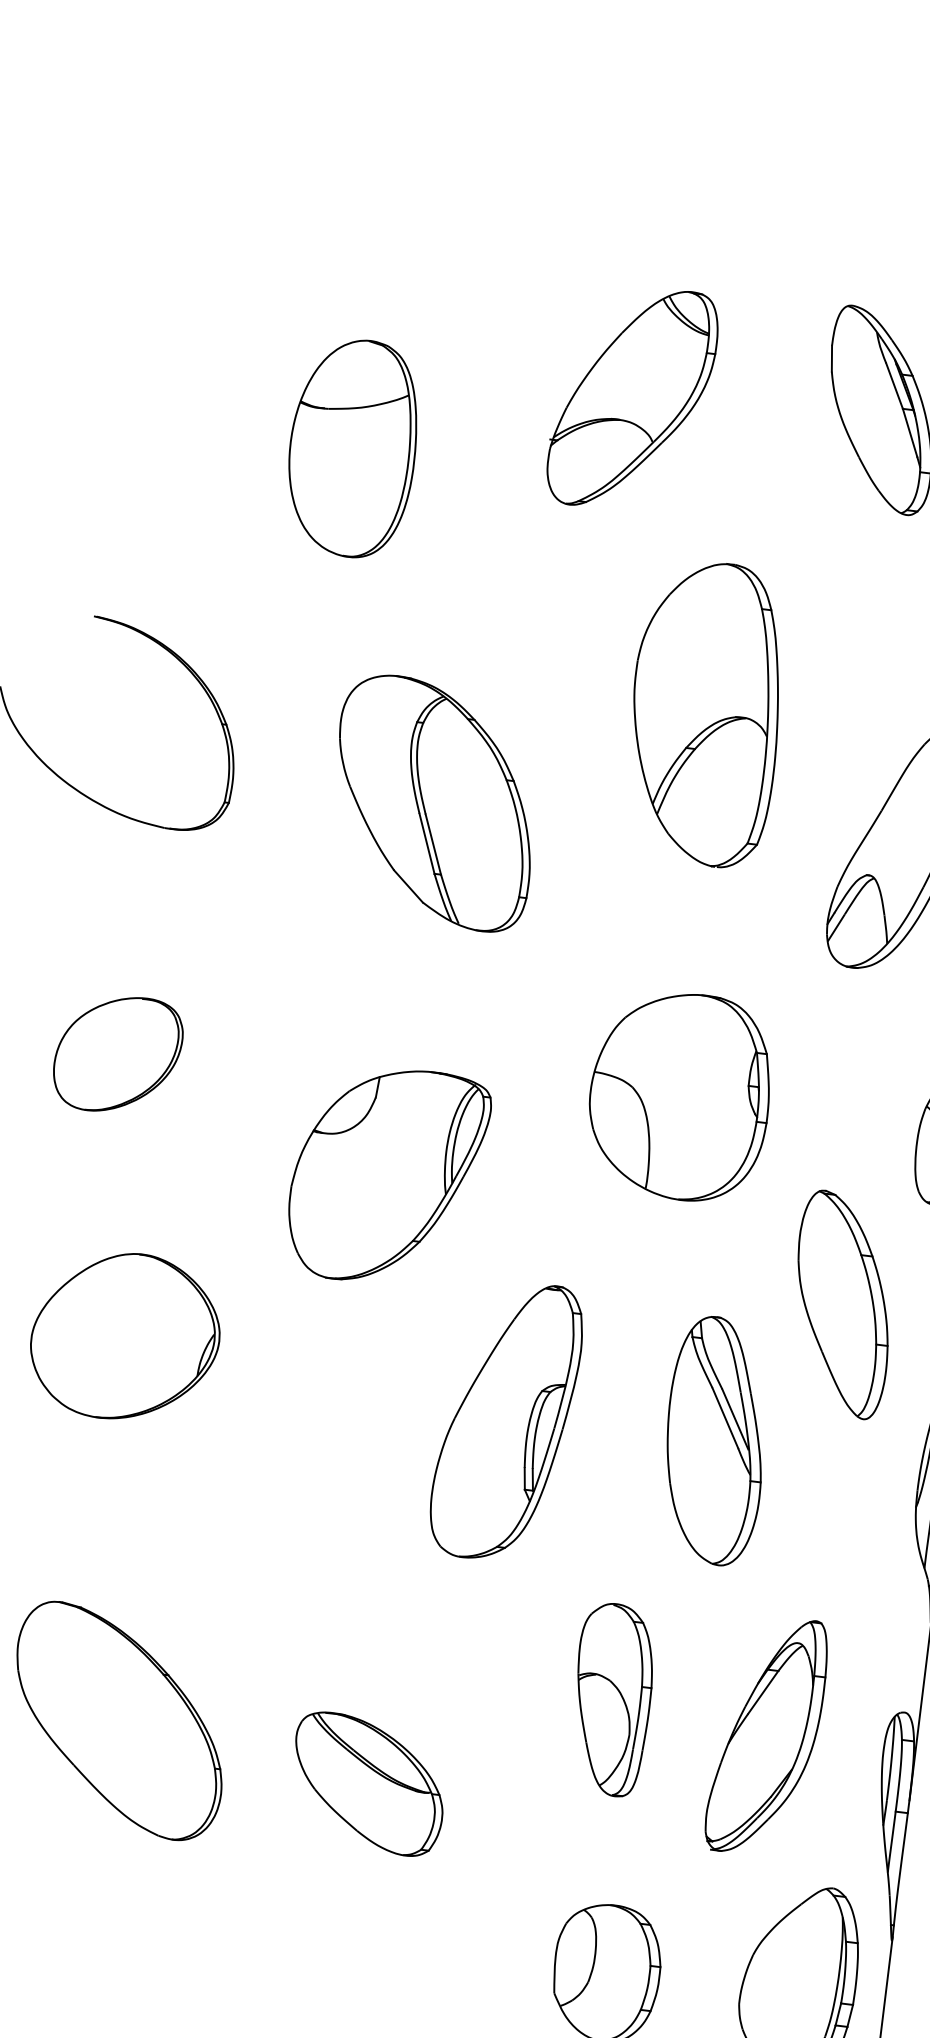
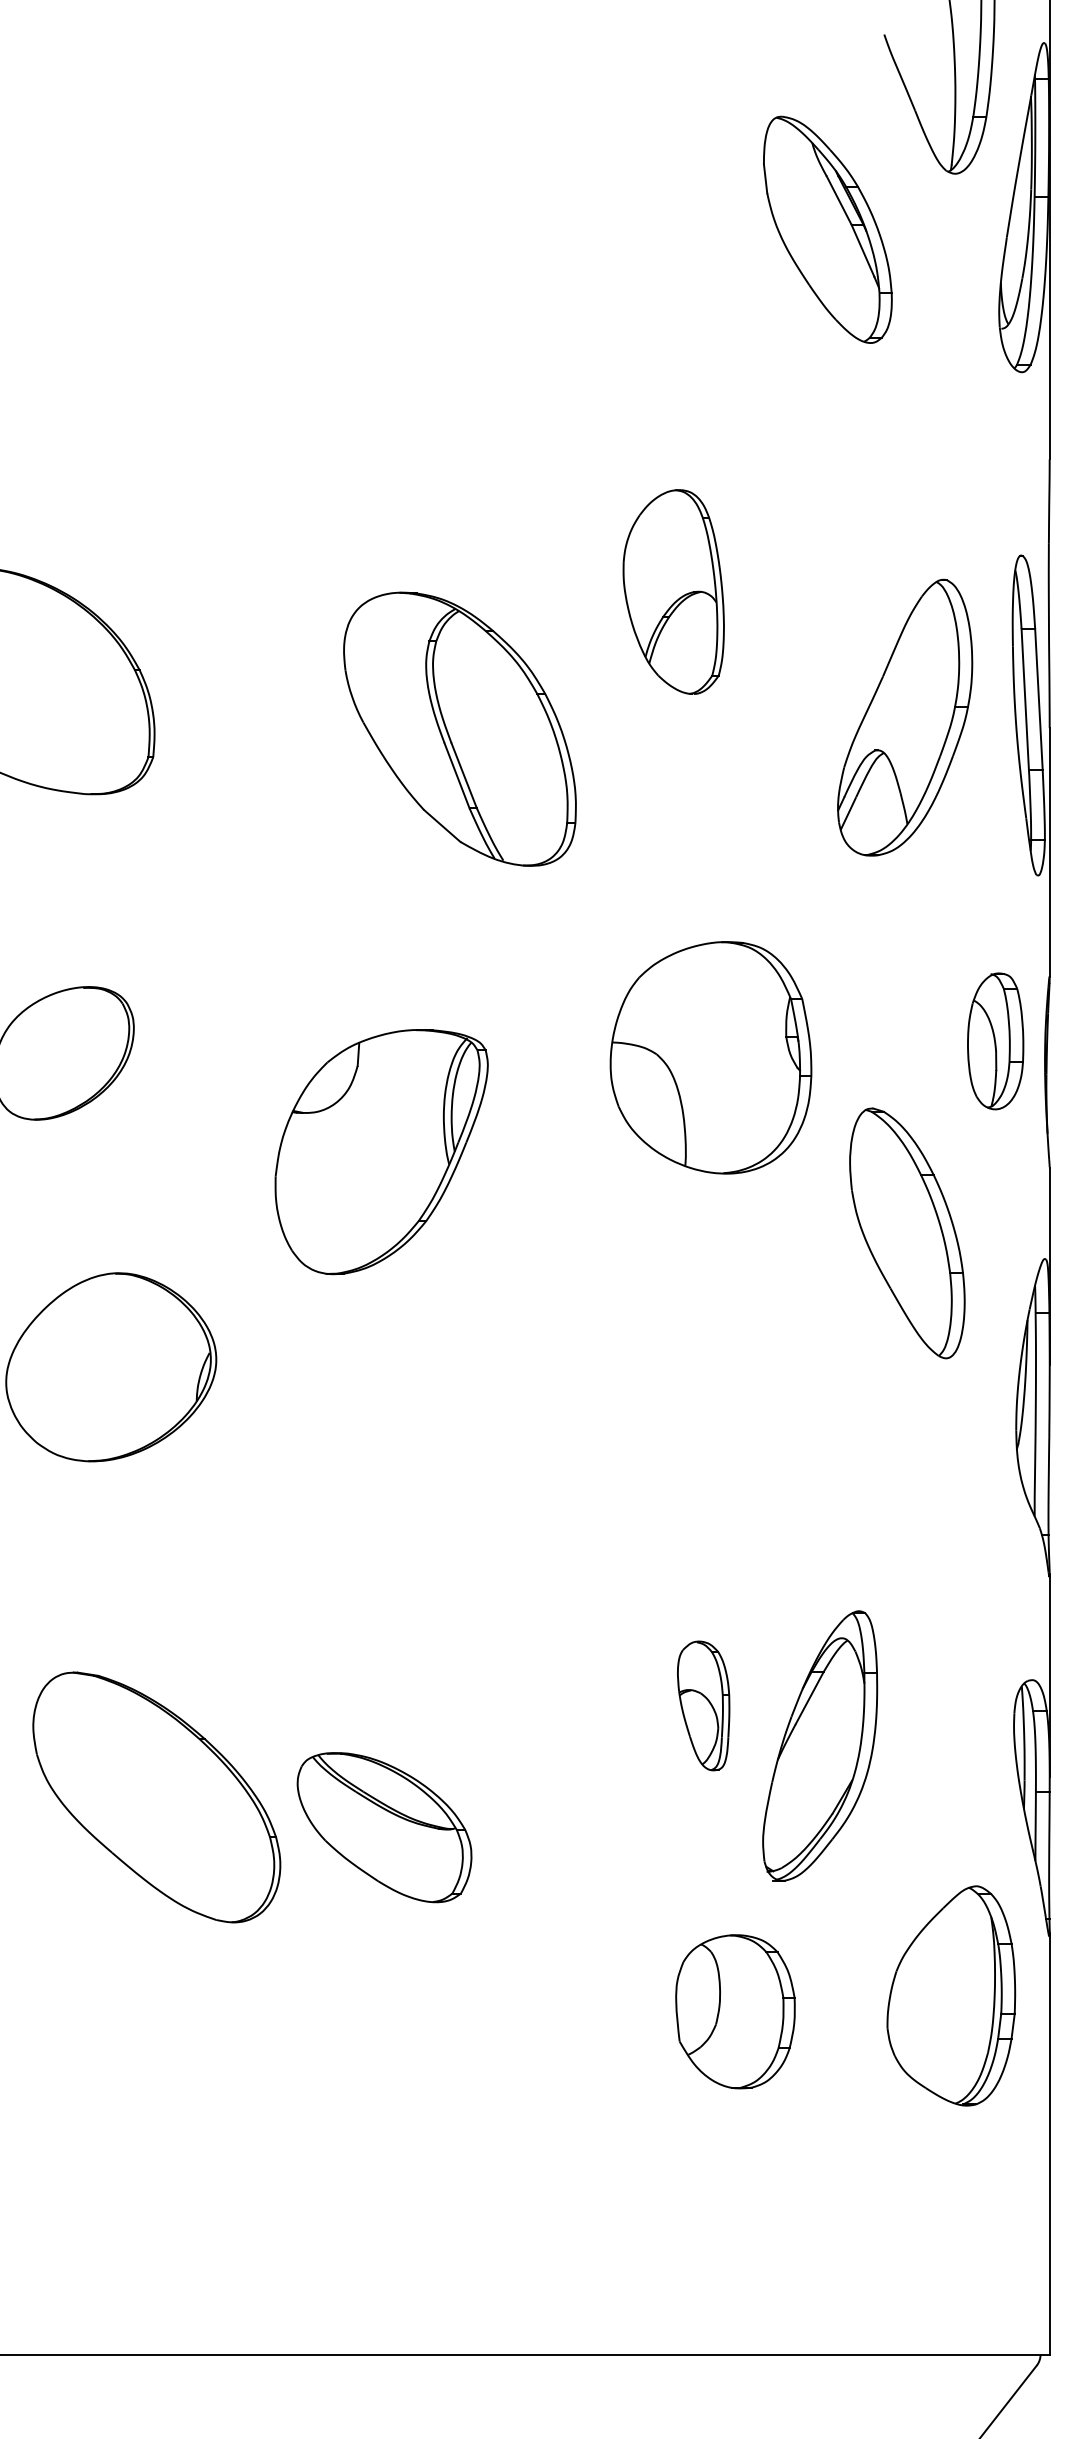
part: (632, 398) -> (548, 250), removed
part: (353, 448) -> (243, 344), removed
part: (705, 712) -> (673, 591), size x0.6
part: (434, 802) -> (459, 728), moved
part: (679, 1095) -> (710, 1057), moved
part: (506, 1421) -> (547, 1409), removed
part: (716, 1440) -> (784, 1402), removed
part: (611, 1699) -> (703, 1705), size x0.6
part: (767, 1735) -> (820, 1745), moved
part: (368, 1784) -> (384, 1827), moved

